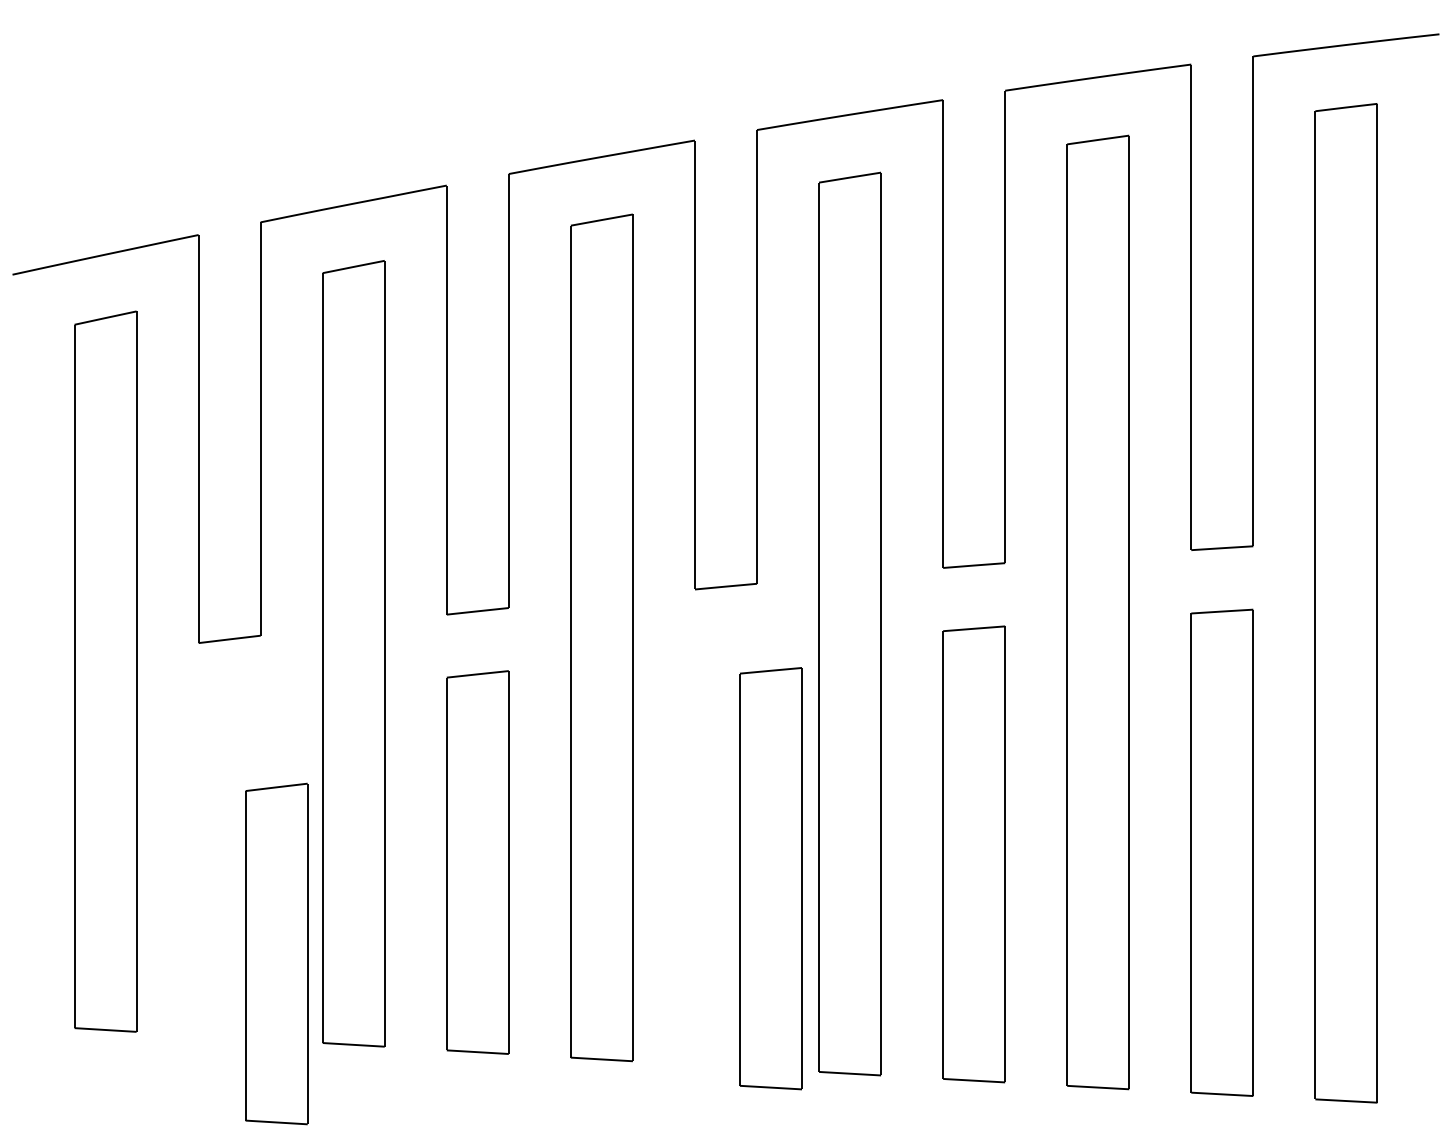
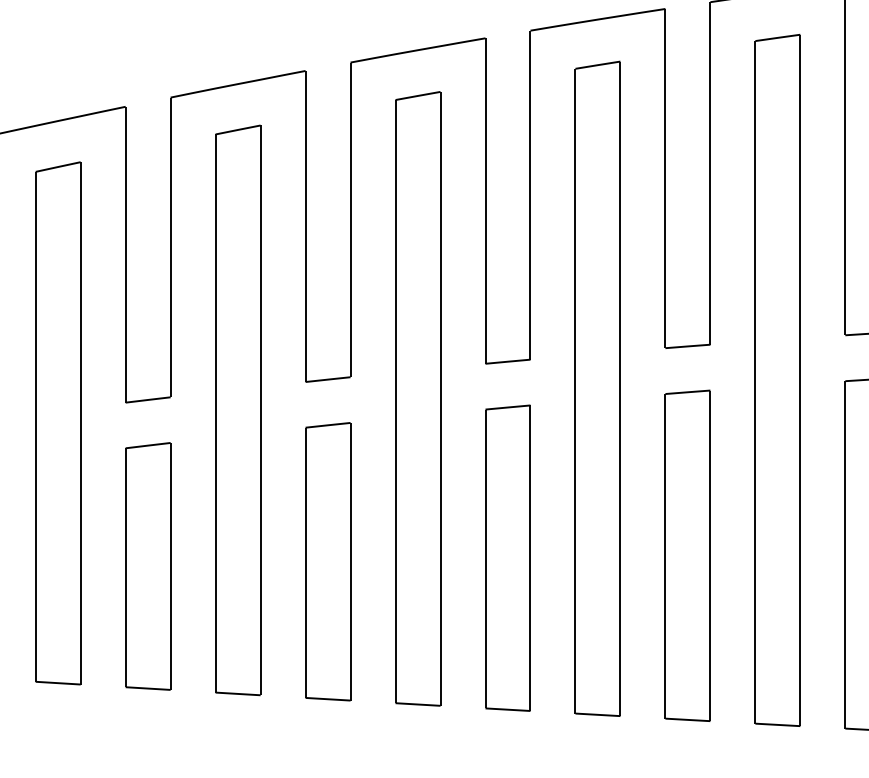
part: (770, 878) -> (507, 558), moved
part: (276, 953) -> (148, 566), moved

